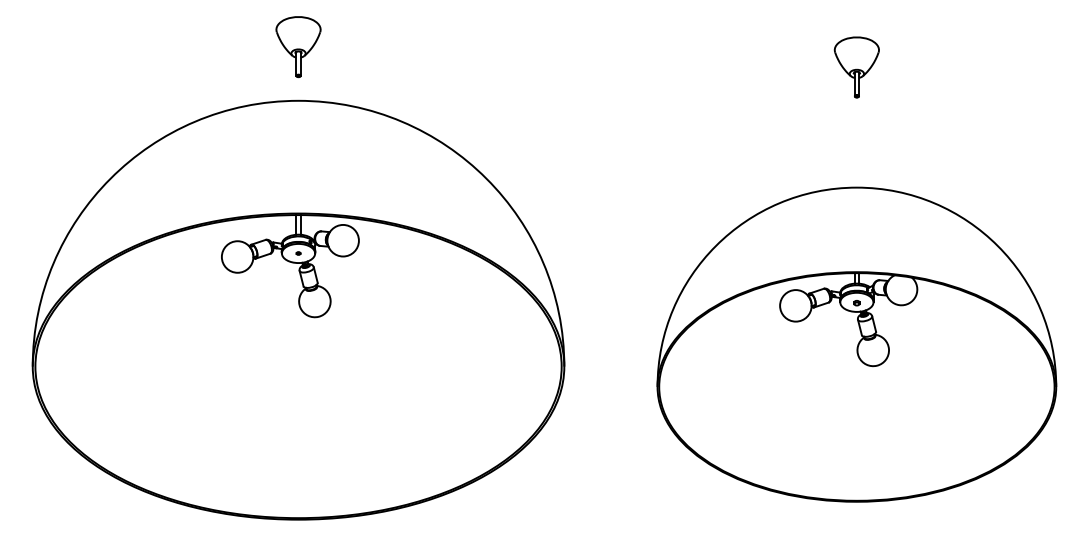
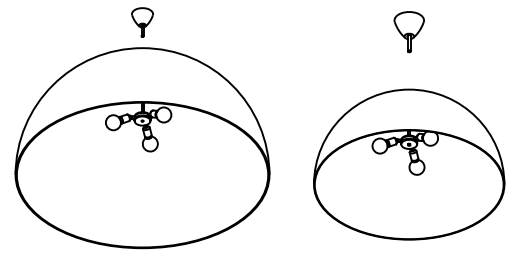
part: (855, 68) -> (408, 32), size x1.4

